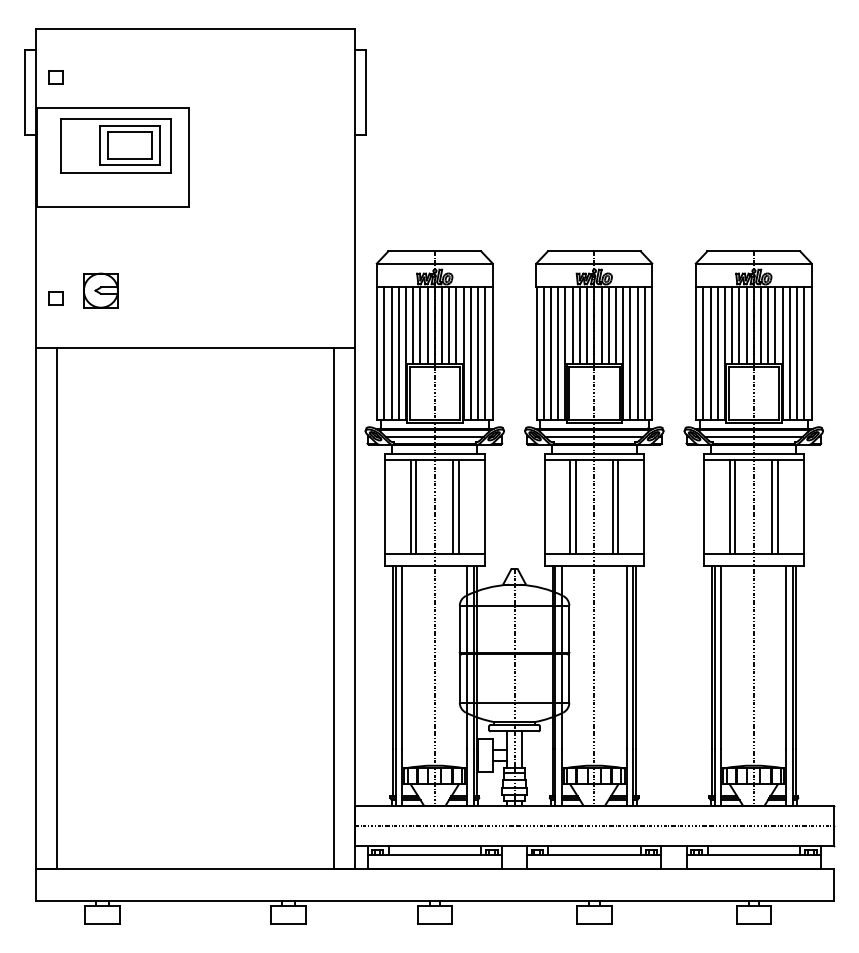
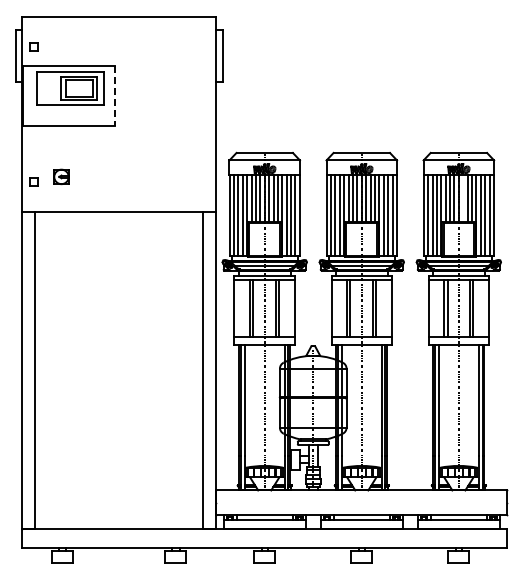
line: (189, 156) -> (115, 95), solid -> dashed
part: (100, 289) -> (61, 176), size x0.7
line: (761, 324) -> (463, 197), removed
line: (593, 825) -> (361, 502), removed

